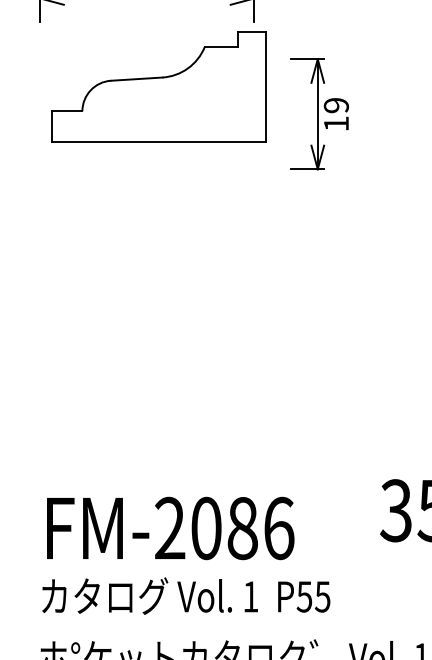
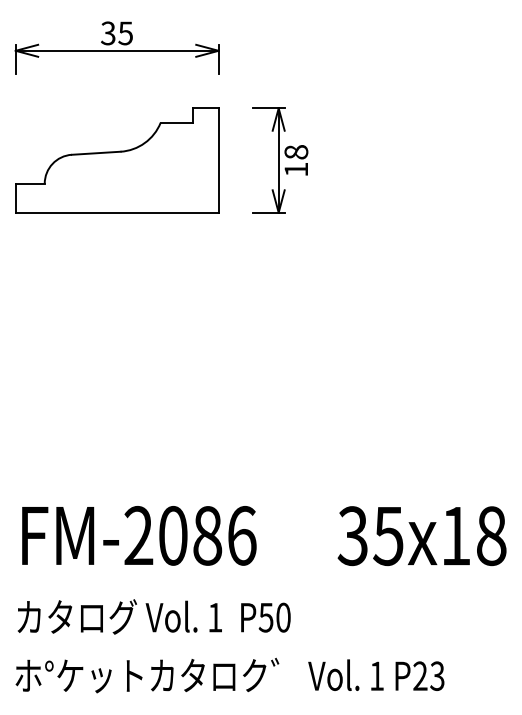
part: (159, 86) -> (117, 160), moved
text: (336, 105) -> (296, 152), 19 -> 18
text: (170, 528) -> (139, 535), moved
text: (322, 596) -> (283, 617), P55 -> P50

